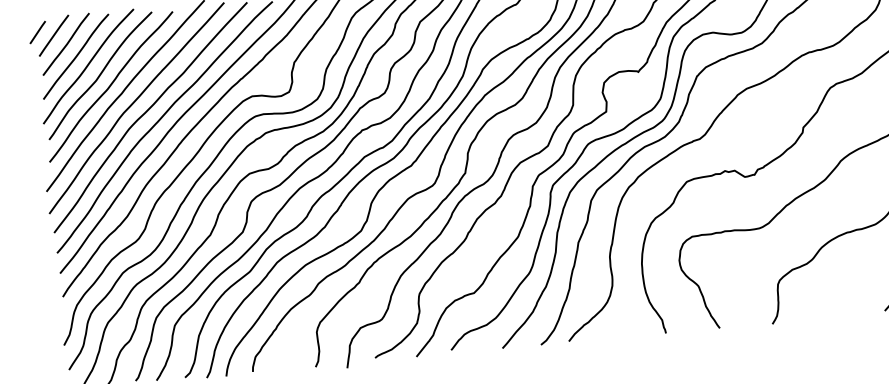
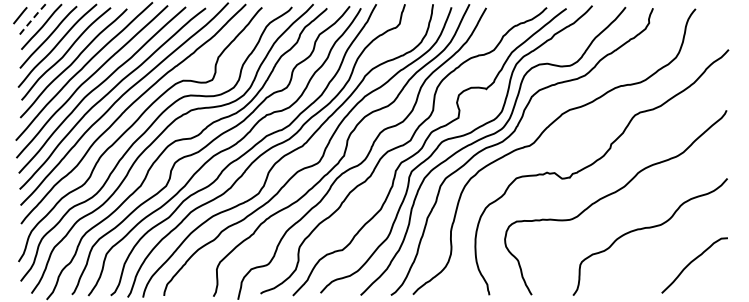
line: (53, 35) -> (32, 19), solid -> dashed

